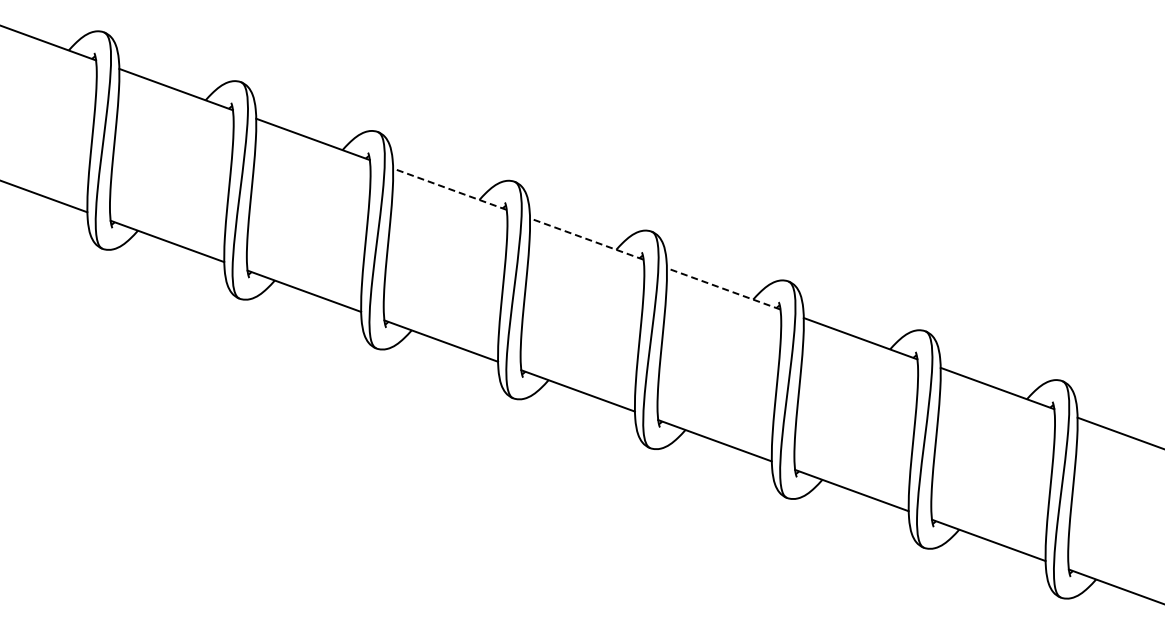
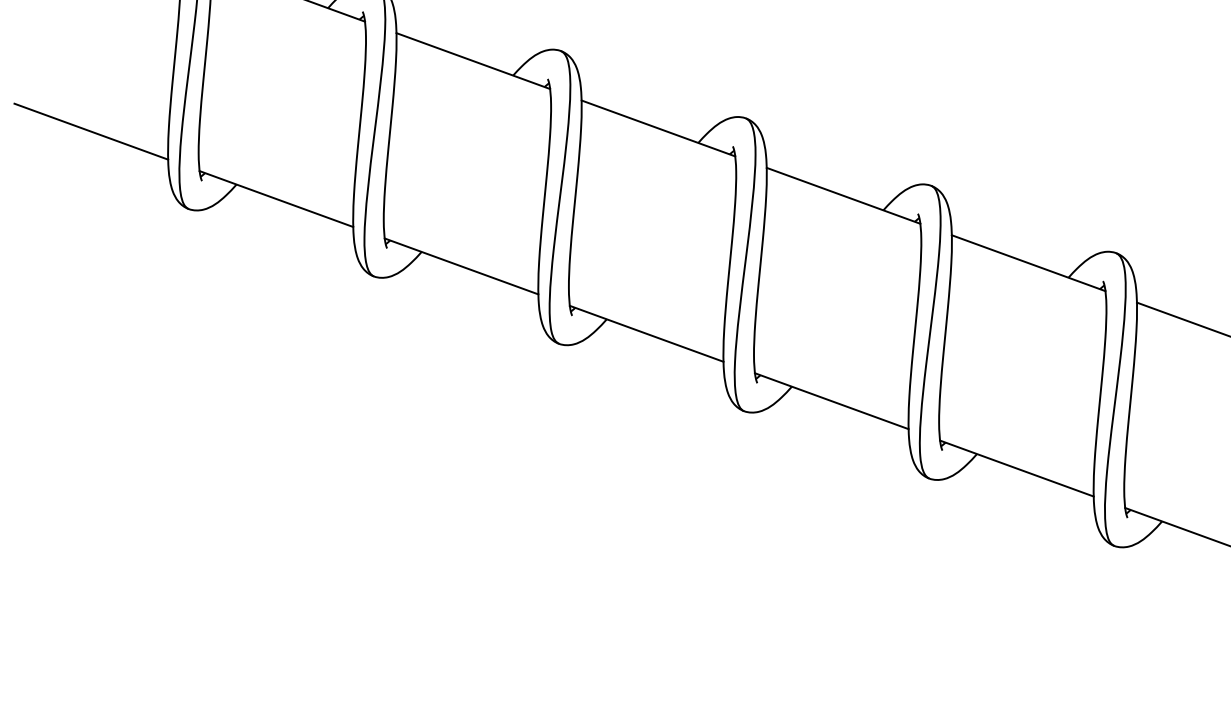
line: (449, 189) -> (657, 128), dashed -> solid
line: (586, 238) -> (843, 195), dashed -> solid
line: (723, 288) -> (1028, 262), dashed -> solid

